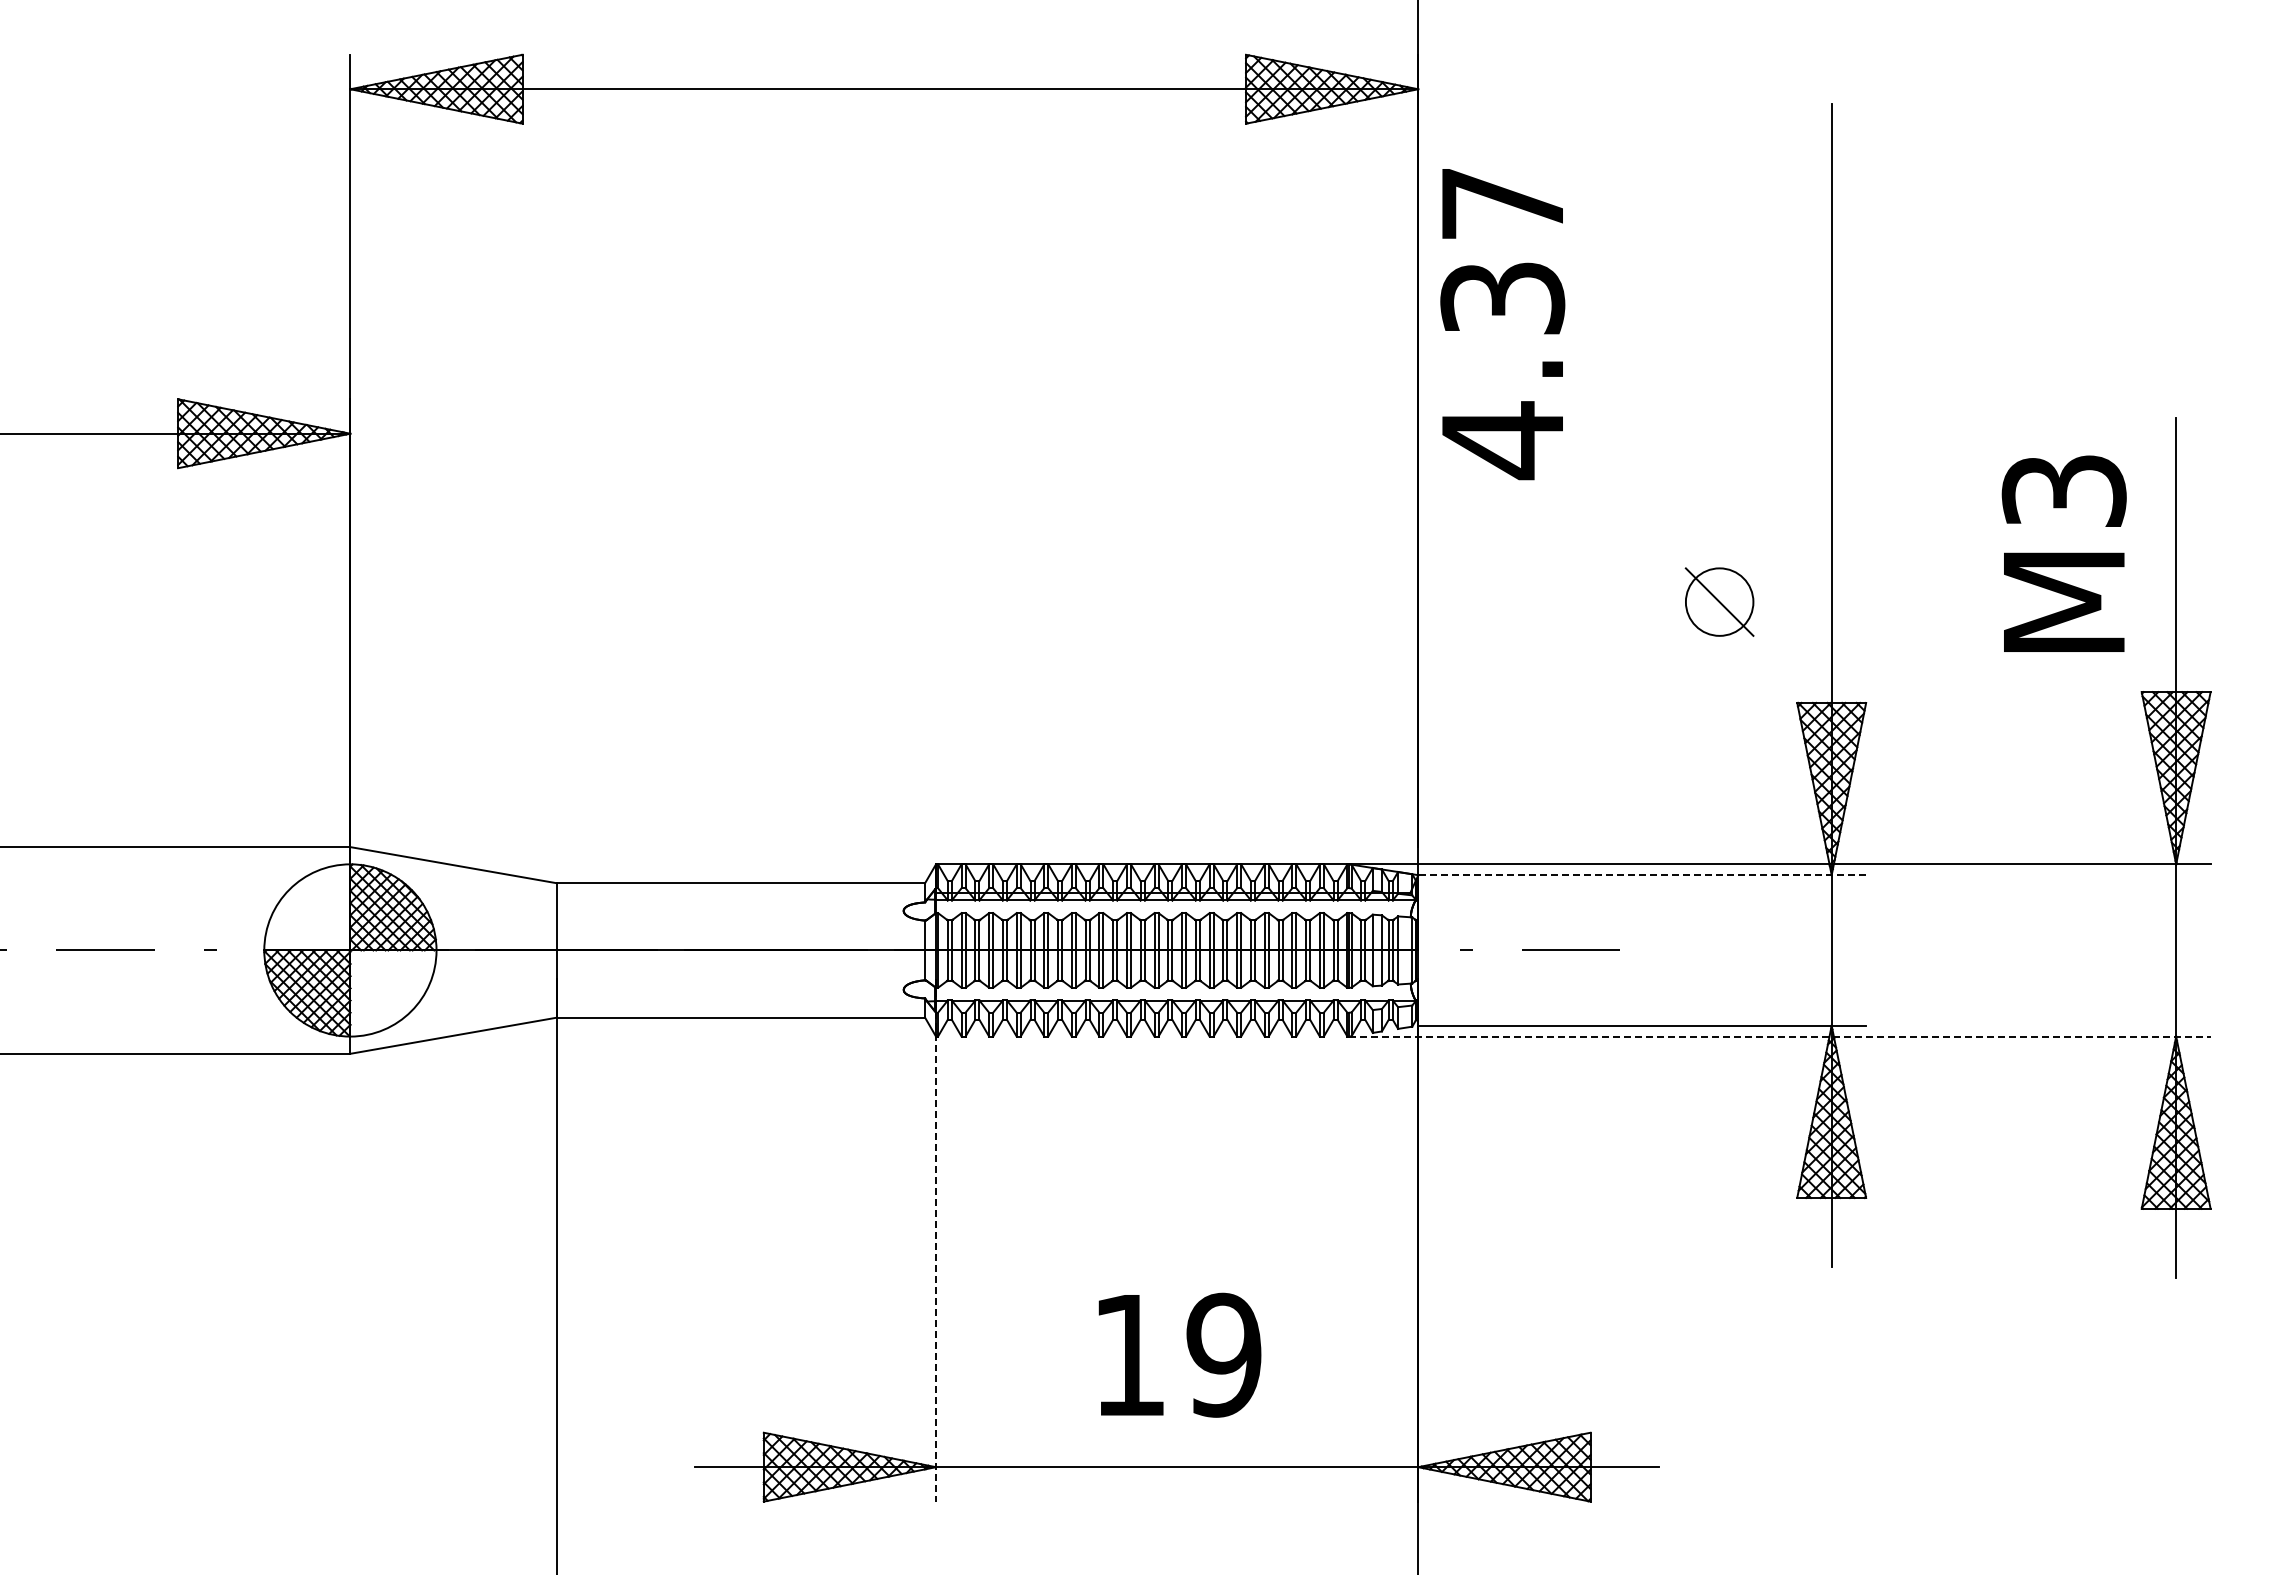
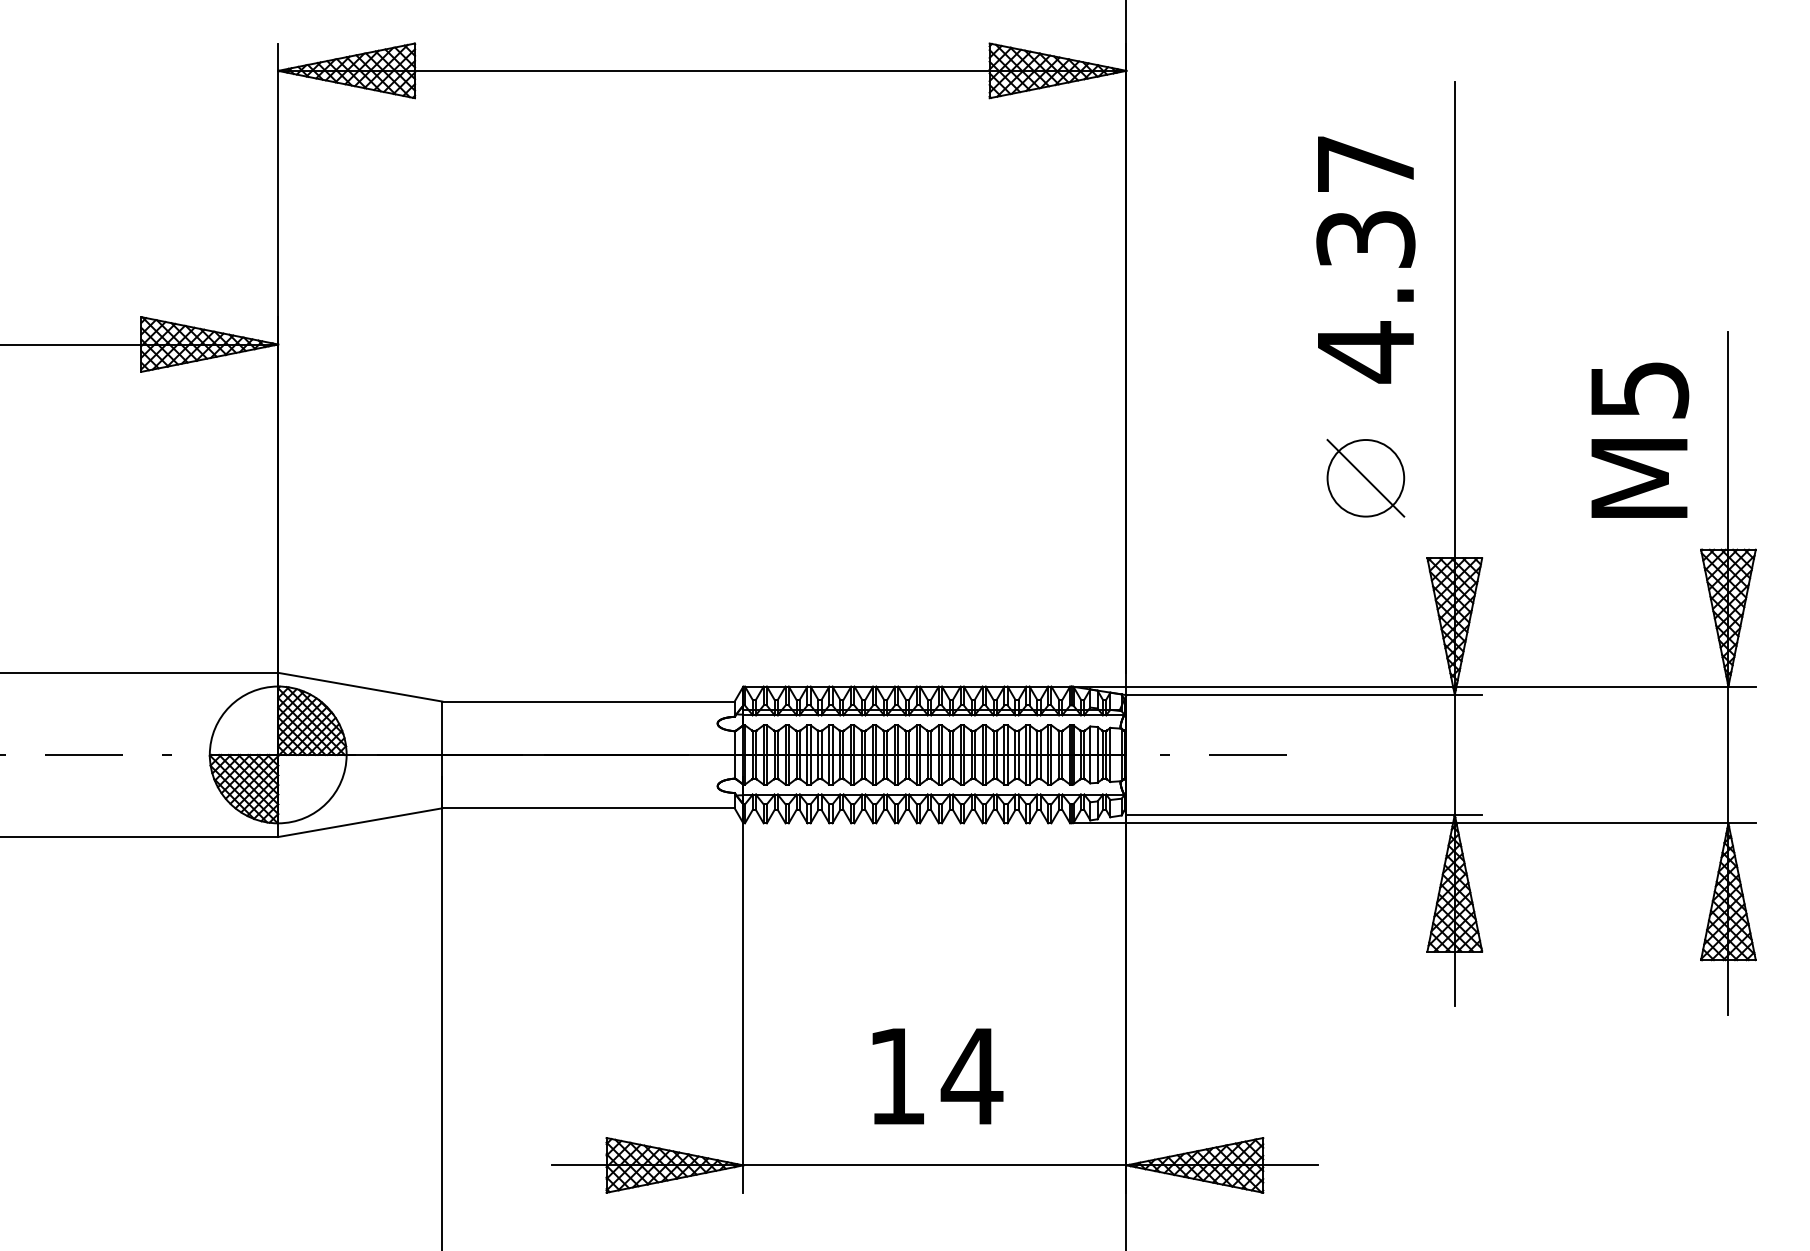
text: (1502, 324) -> (1365, 260), moved
text: (2063, 490) -> (1638, 389), M3 -> M5
part: (1719, 601) -> (1365, 477), size x1.43
line: (1642, 875) -> (1304, 695), dashed -> solid
line: (1780, 1036) -> (1414, 823), dashed -> solid
line: (936, 1240) -> (743, 985), dashed -> solid
text: (1223, 1354) -> (971, 1075), 19 -> 14

